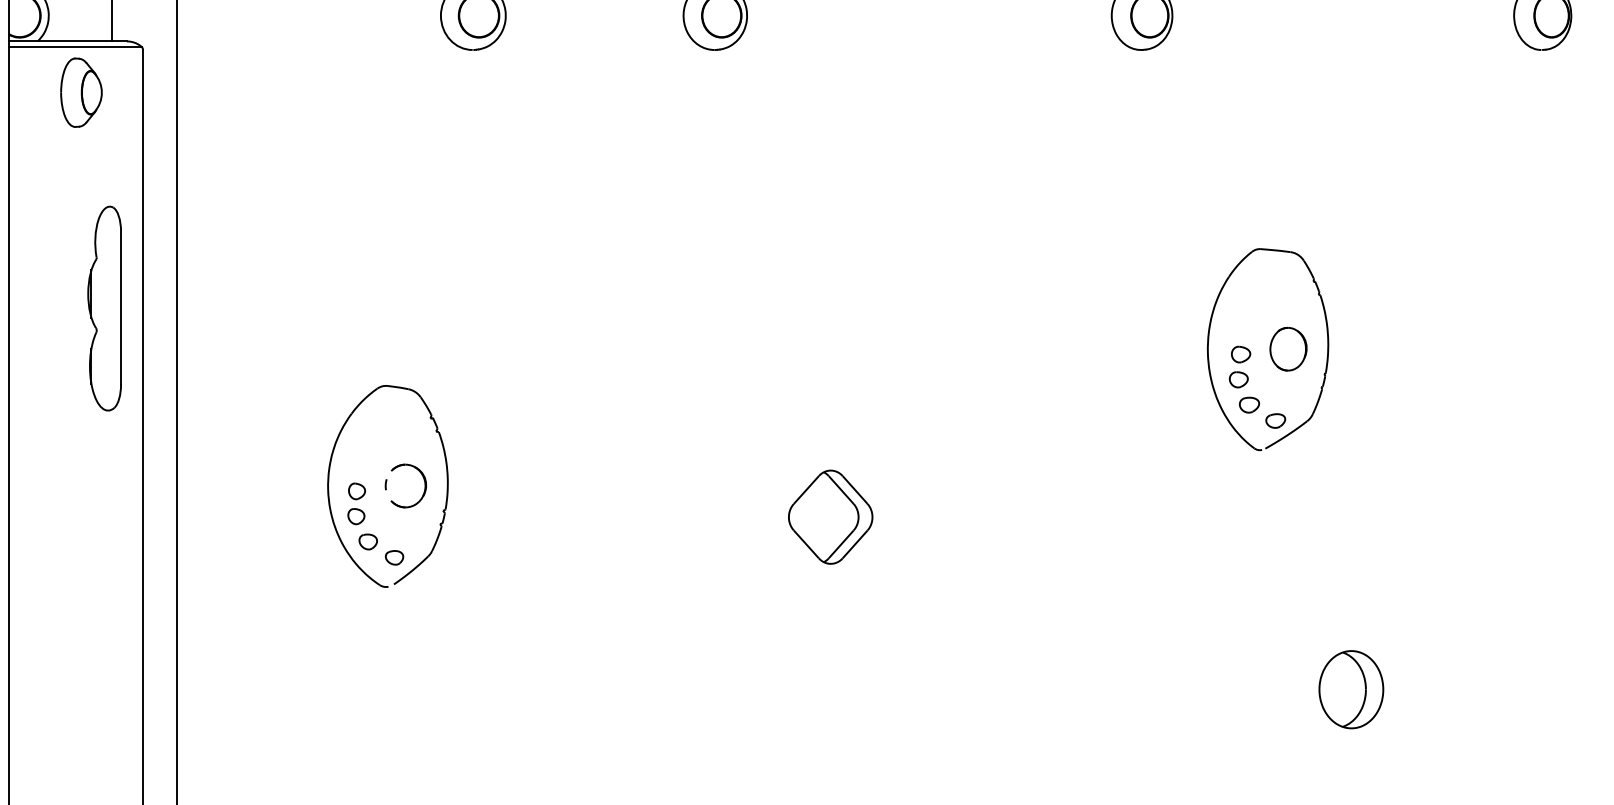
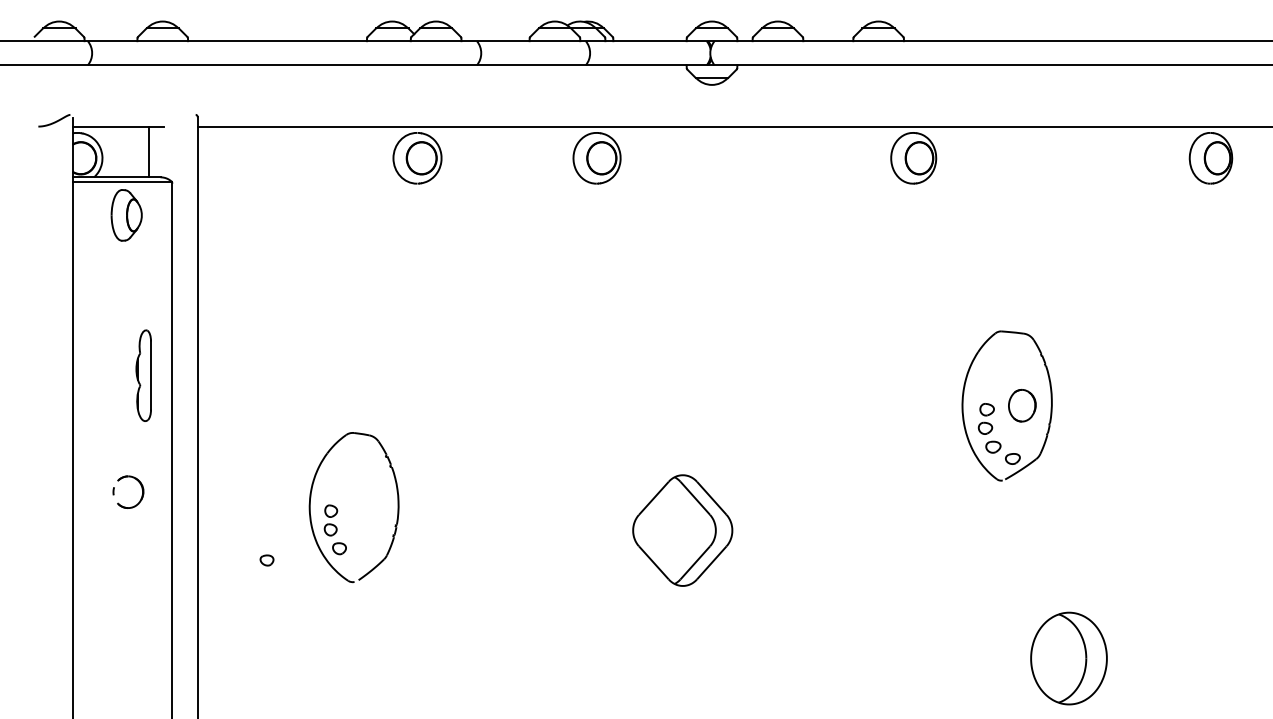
part: (104, 308) -> (143, 375), size x0.6
part: (423, 482) -> (141, 489), moved
part: (830, 516) -> (682, 529), size x1.6
part: (393, 557) -> (266, 560), moved
part: (1350, 688) -> (1068, 657), size x1.6

